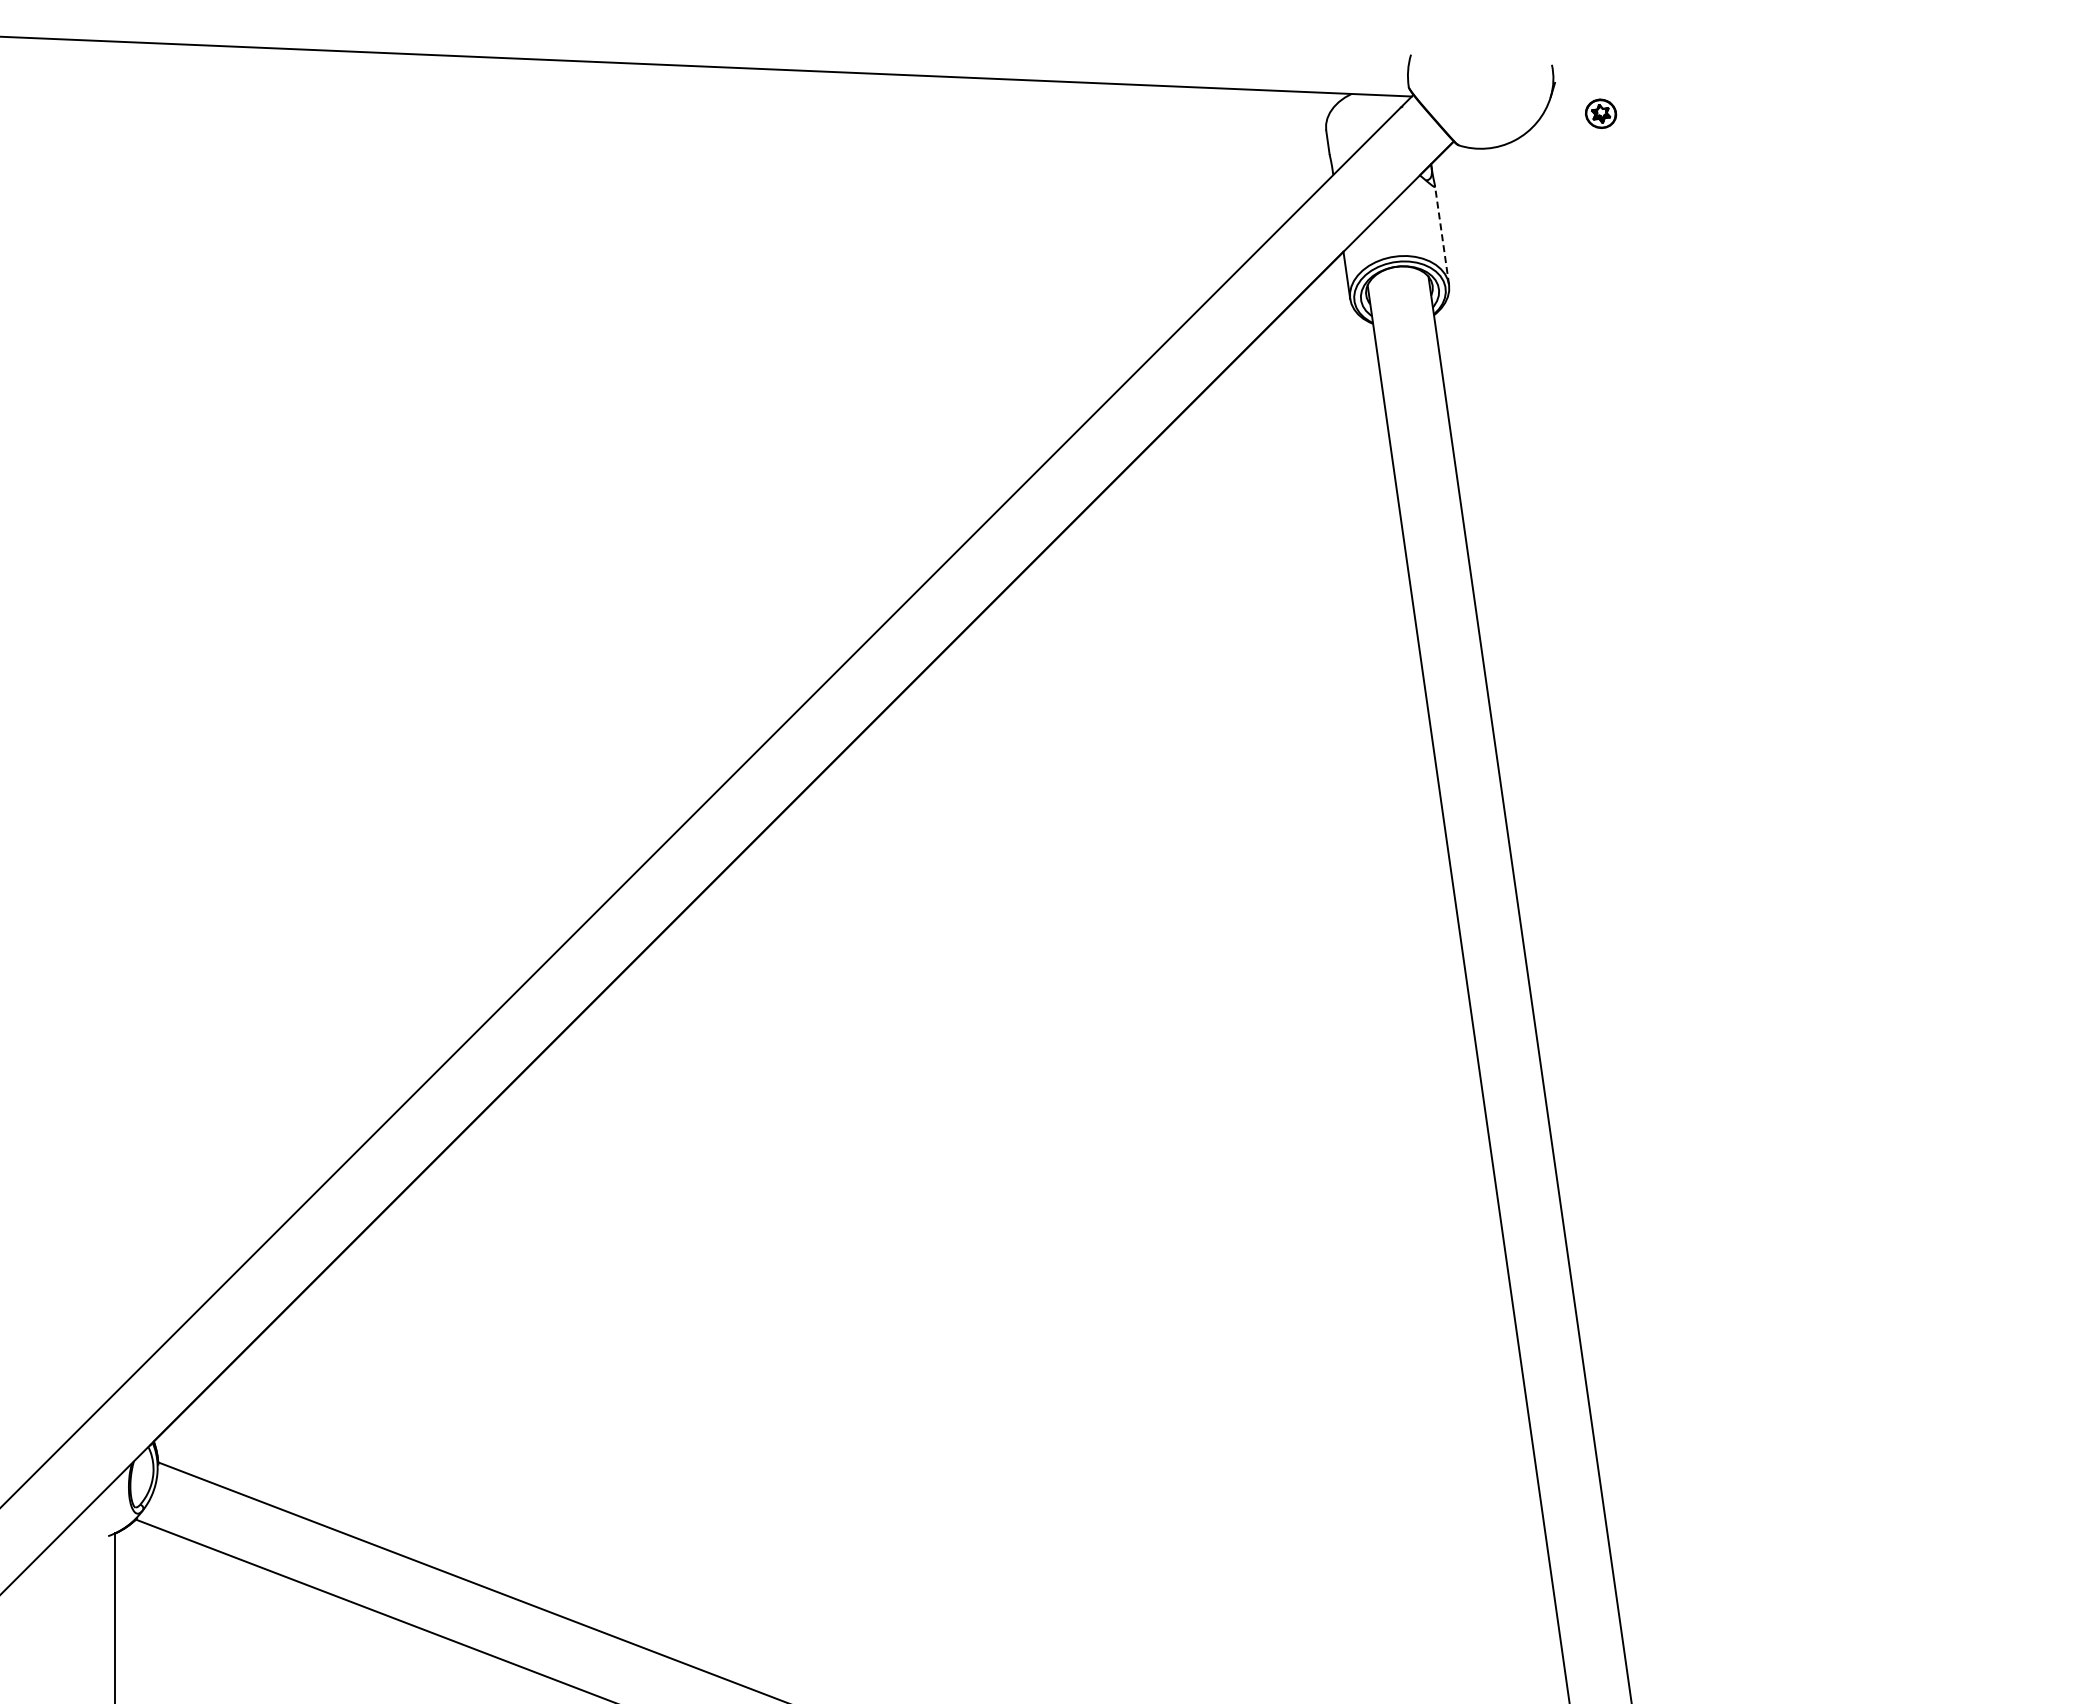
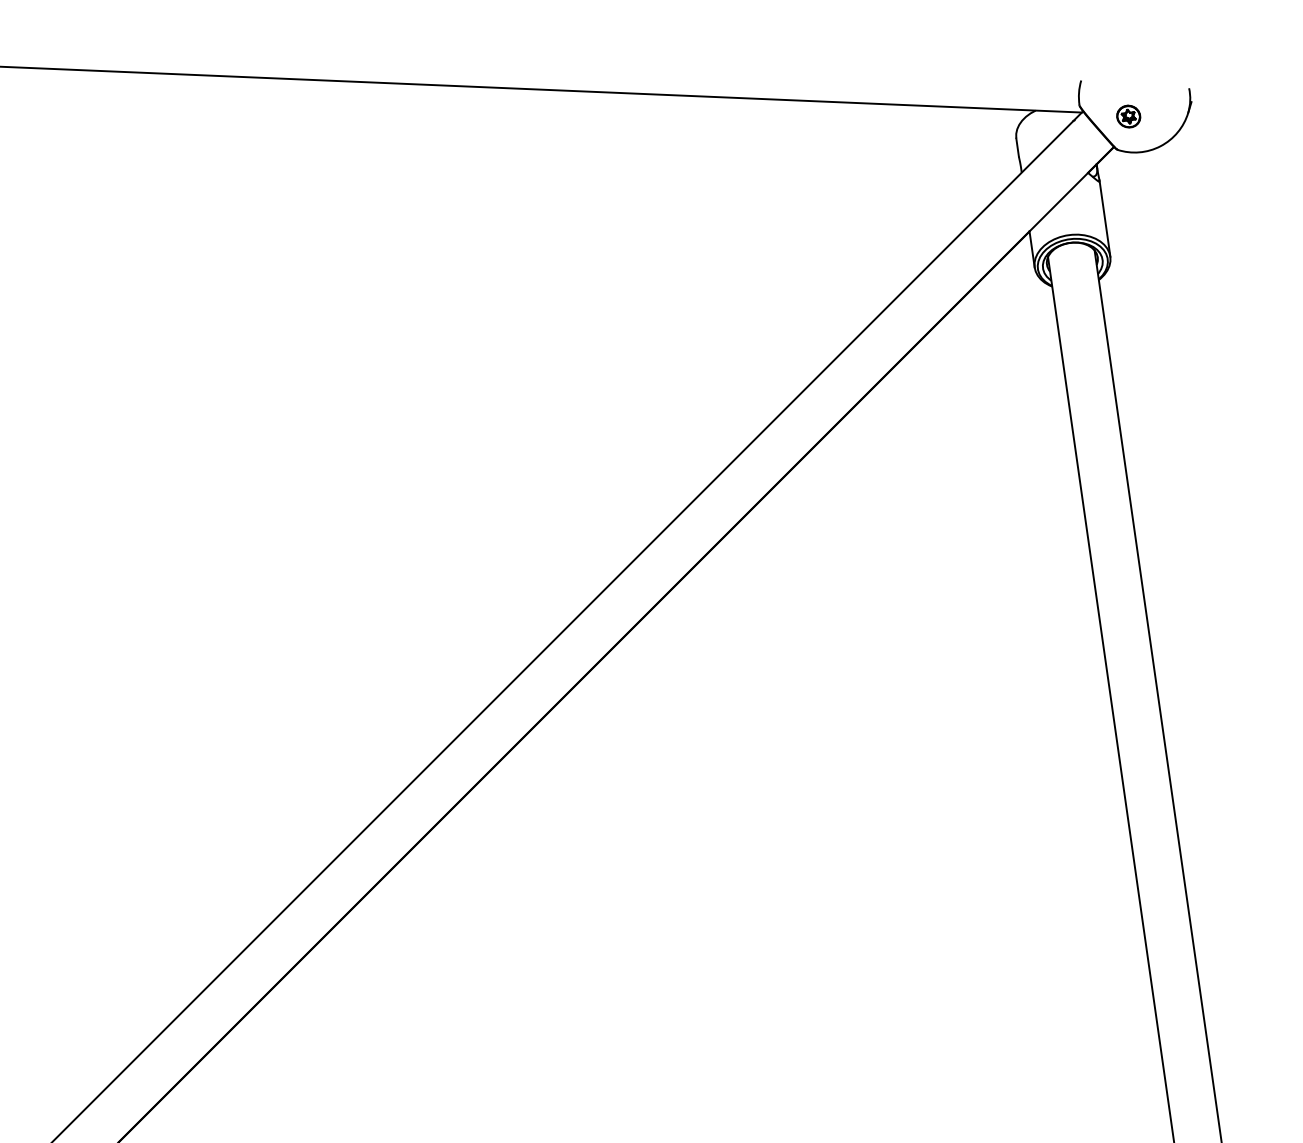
part: (1601, 113) -> (1129, 116), moved
line: (1441, 234) -> (1104, 218), dashed -> solid

